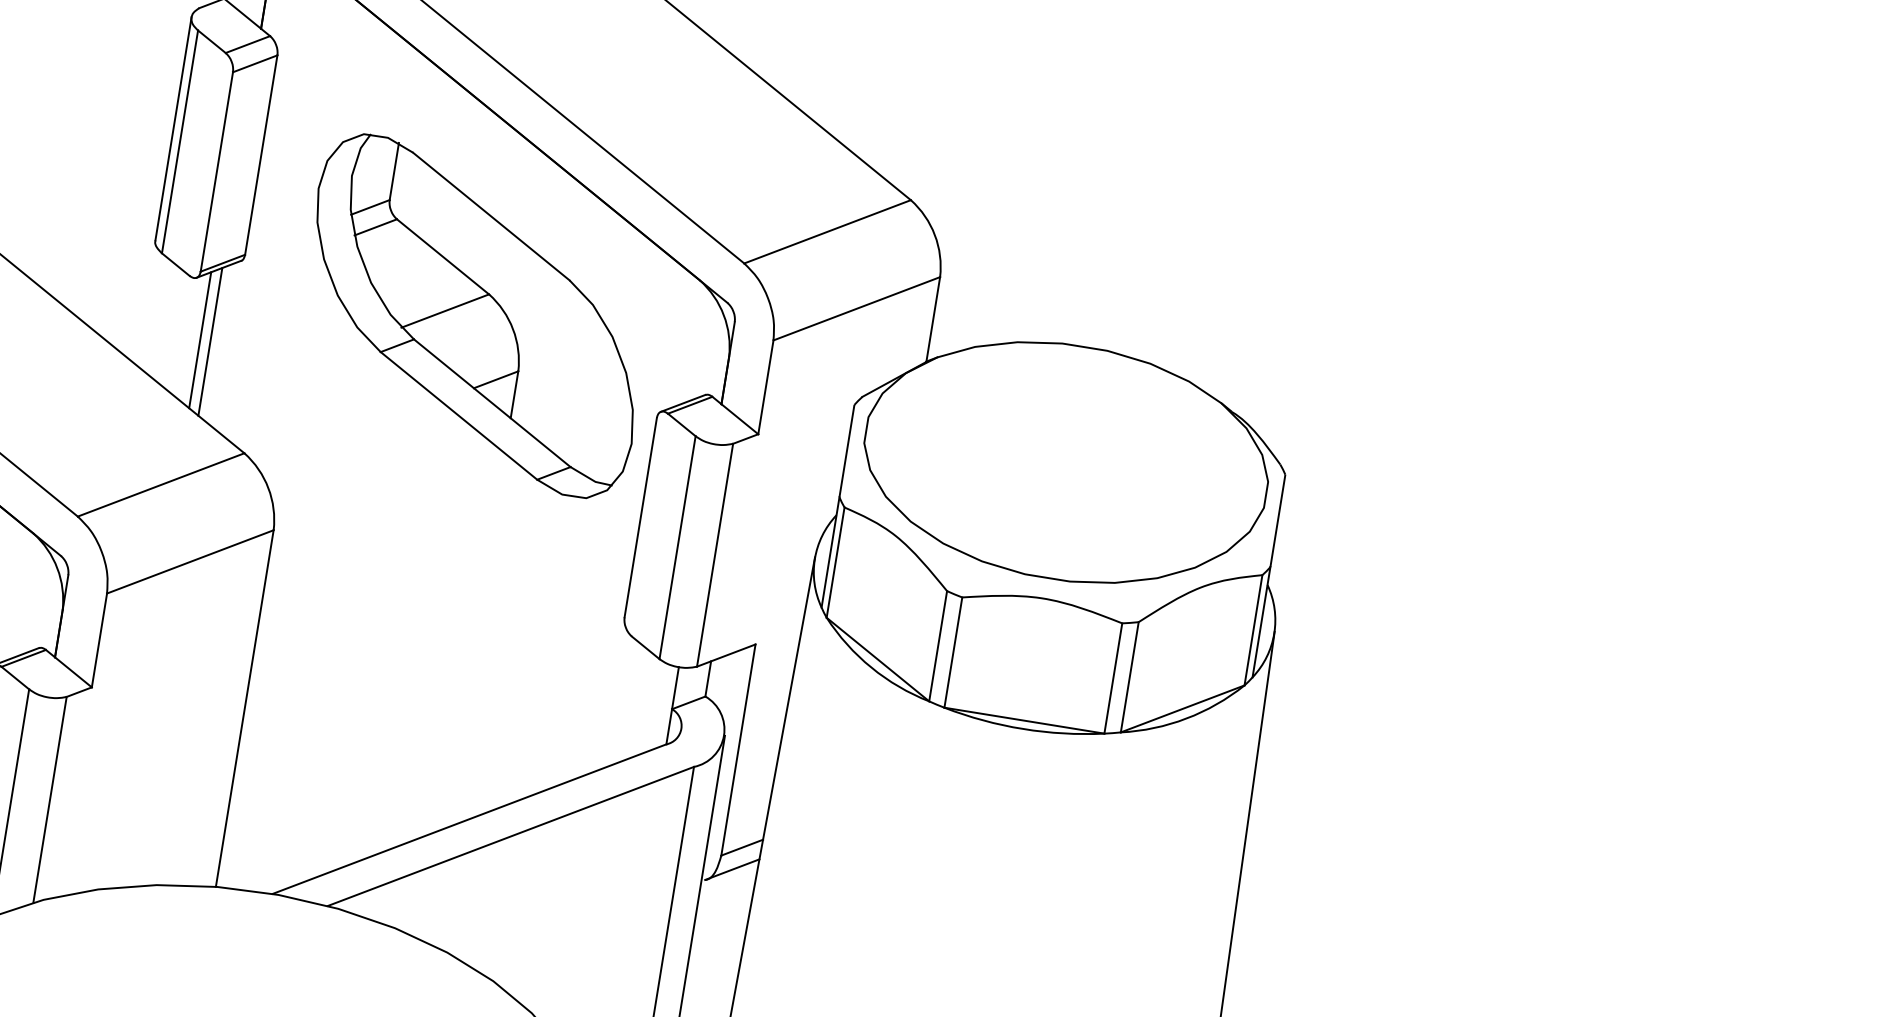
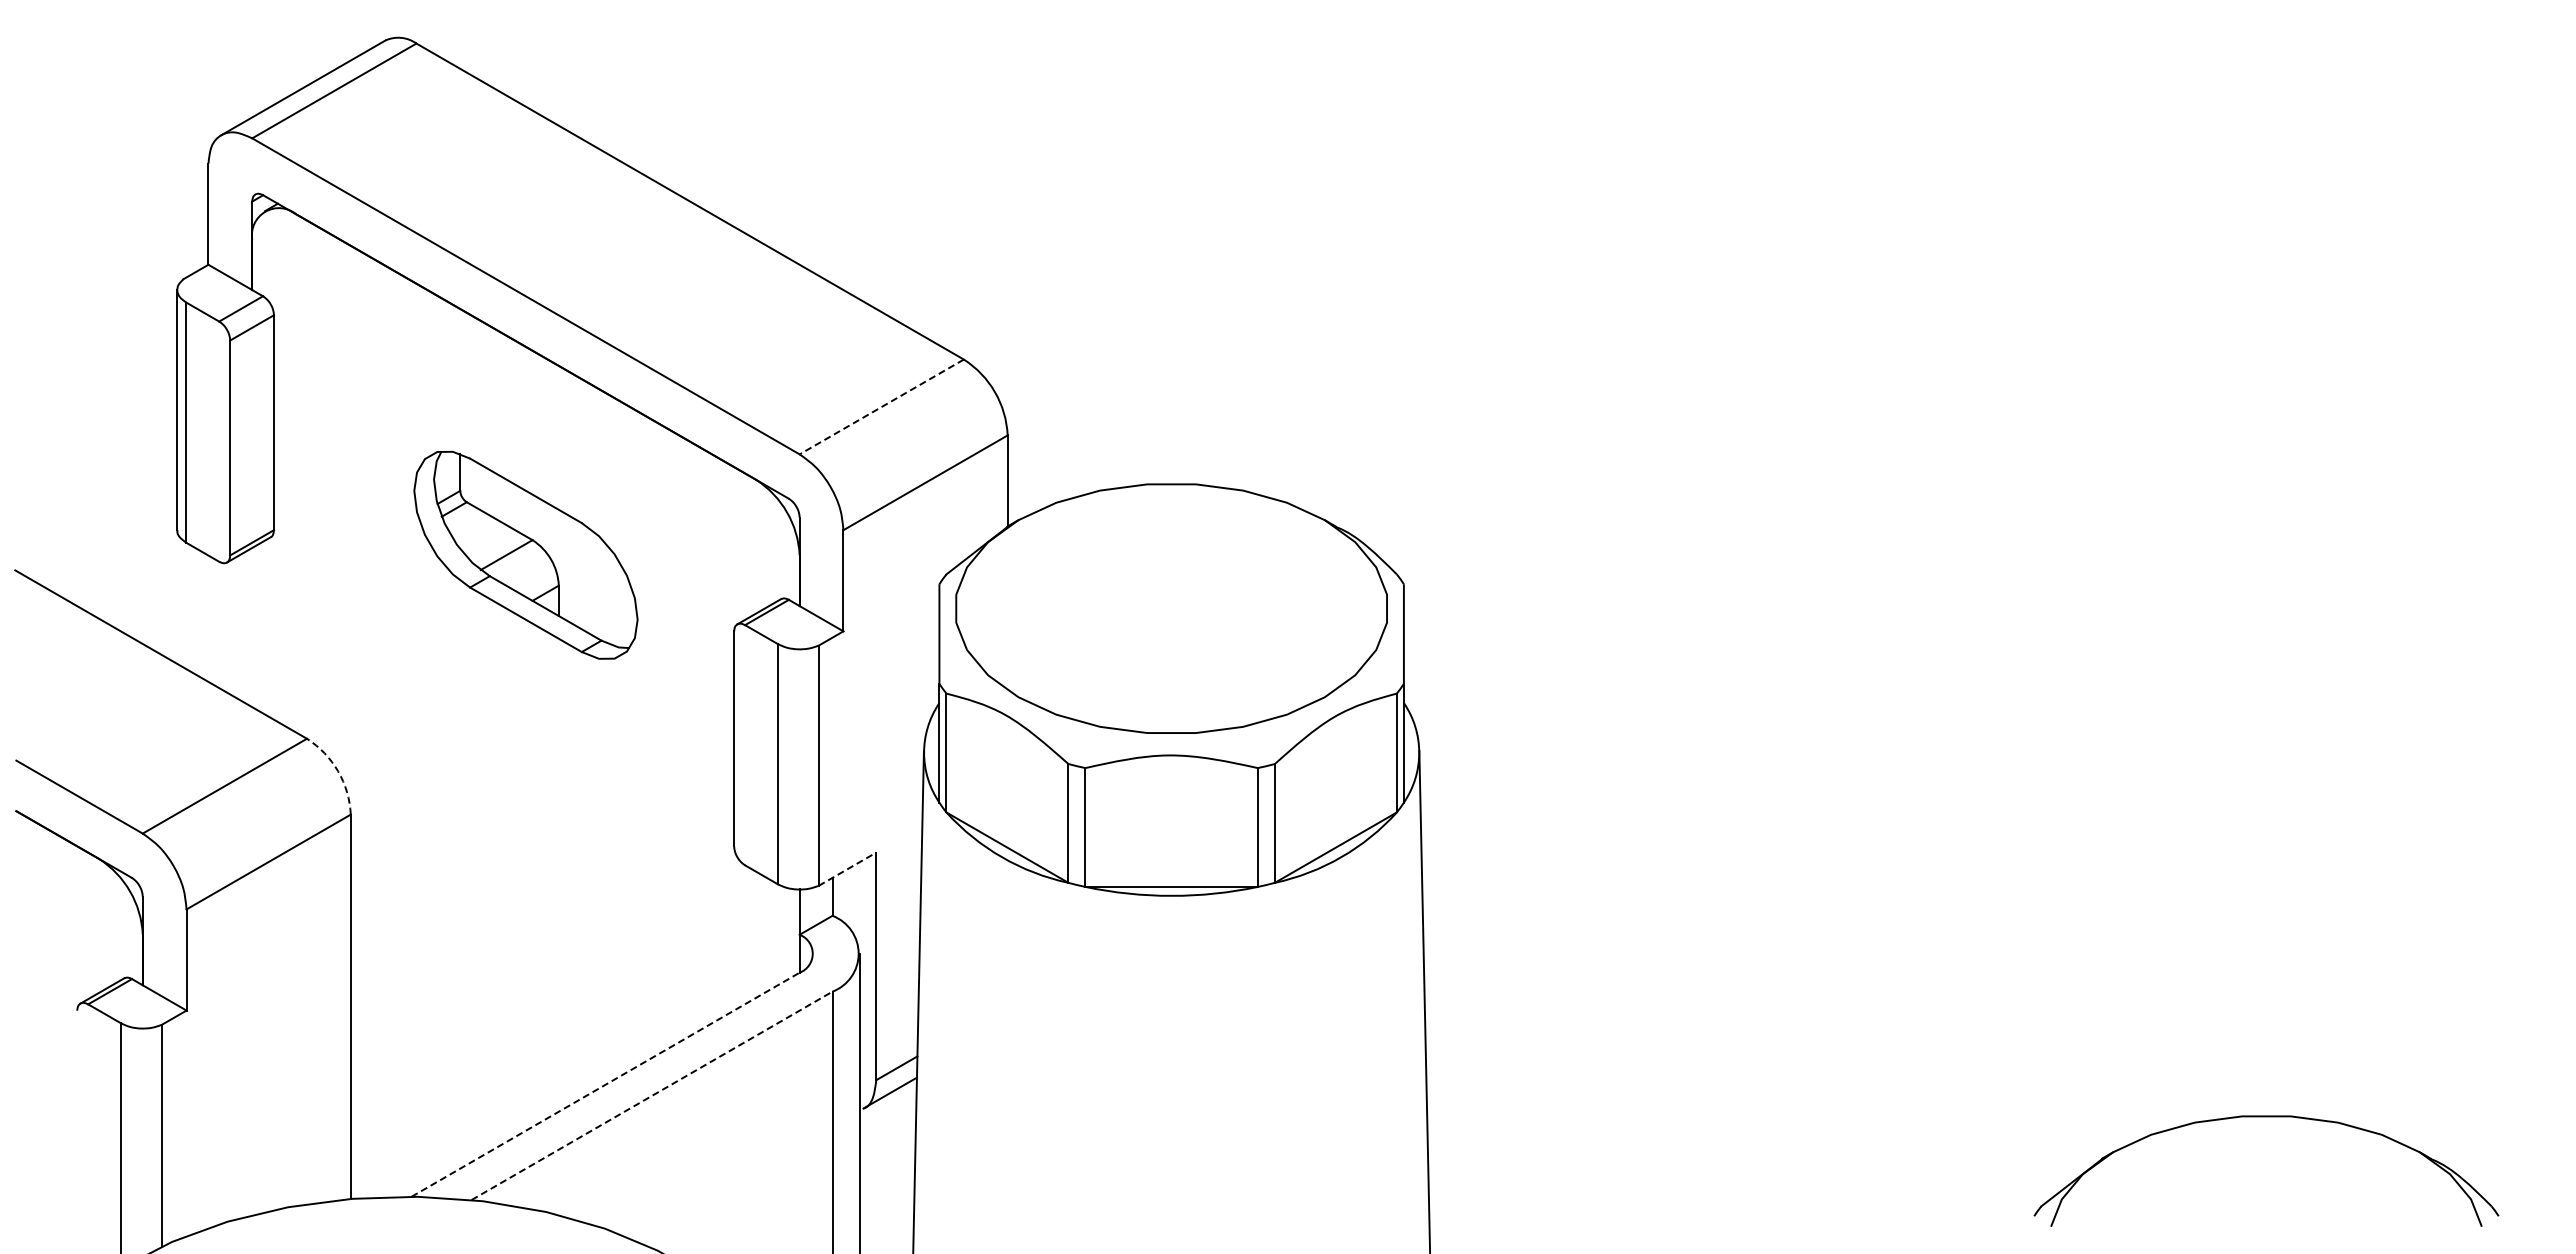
line: (827, 231) -> (881, 406), solid -> dashed
part: (474, 315) -> (525, 554), size x0.6
line: (200, 340) -> (241, 627), removed
line: (210, 341) -> (252, 627), removed
arc: (268, 488) -> (338, 771), solid -> dashed
line: (726, 655) -> (847, 869), solid -> dashed
line: (470, 819) -> (606, 1084), solid -> dashed
line: (511, 836) -> (652, 1095), solid -> dashed

